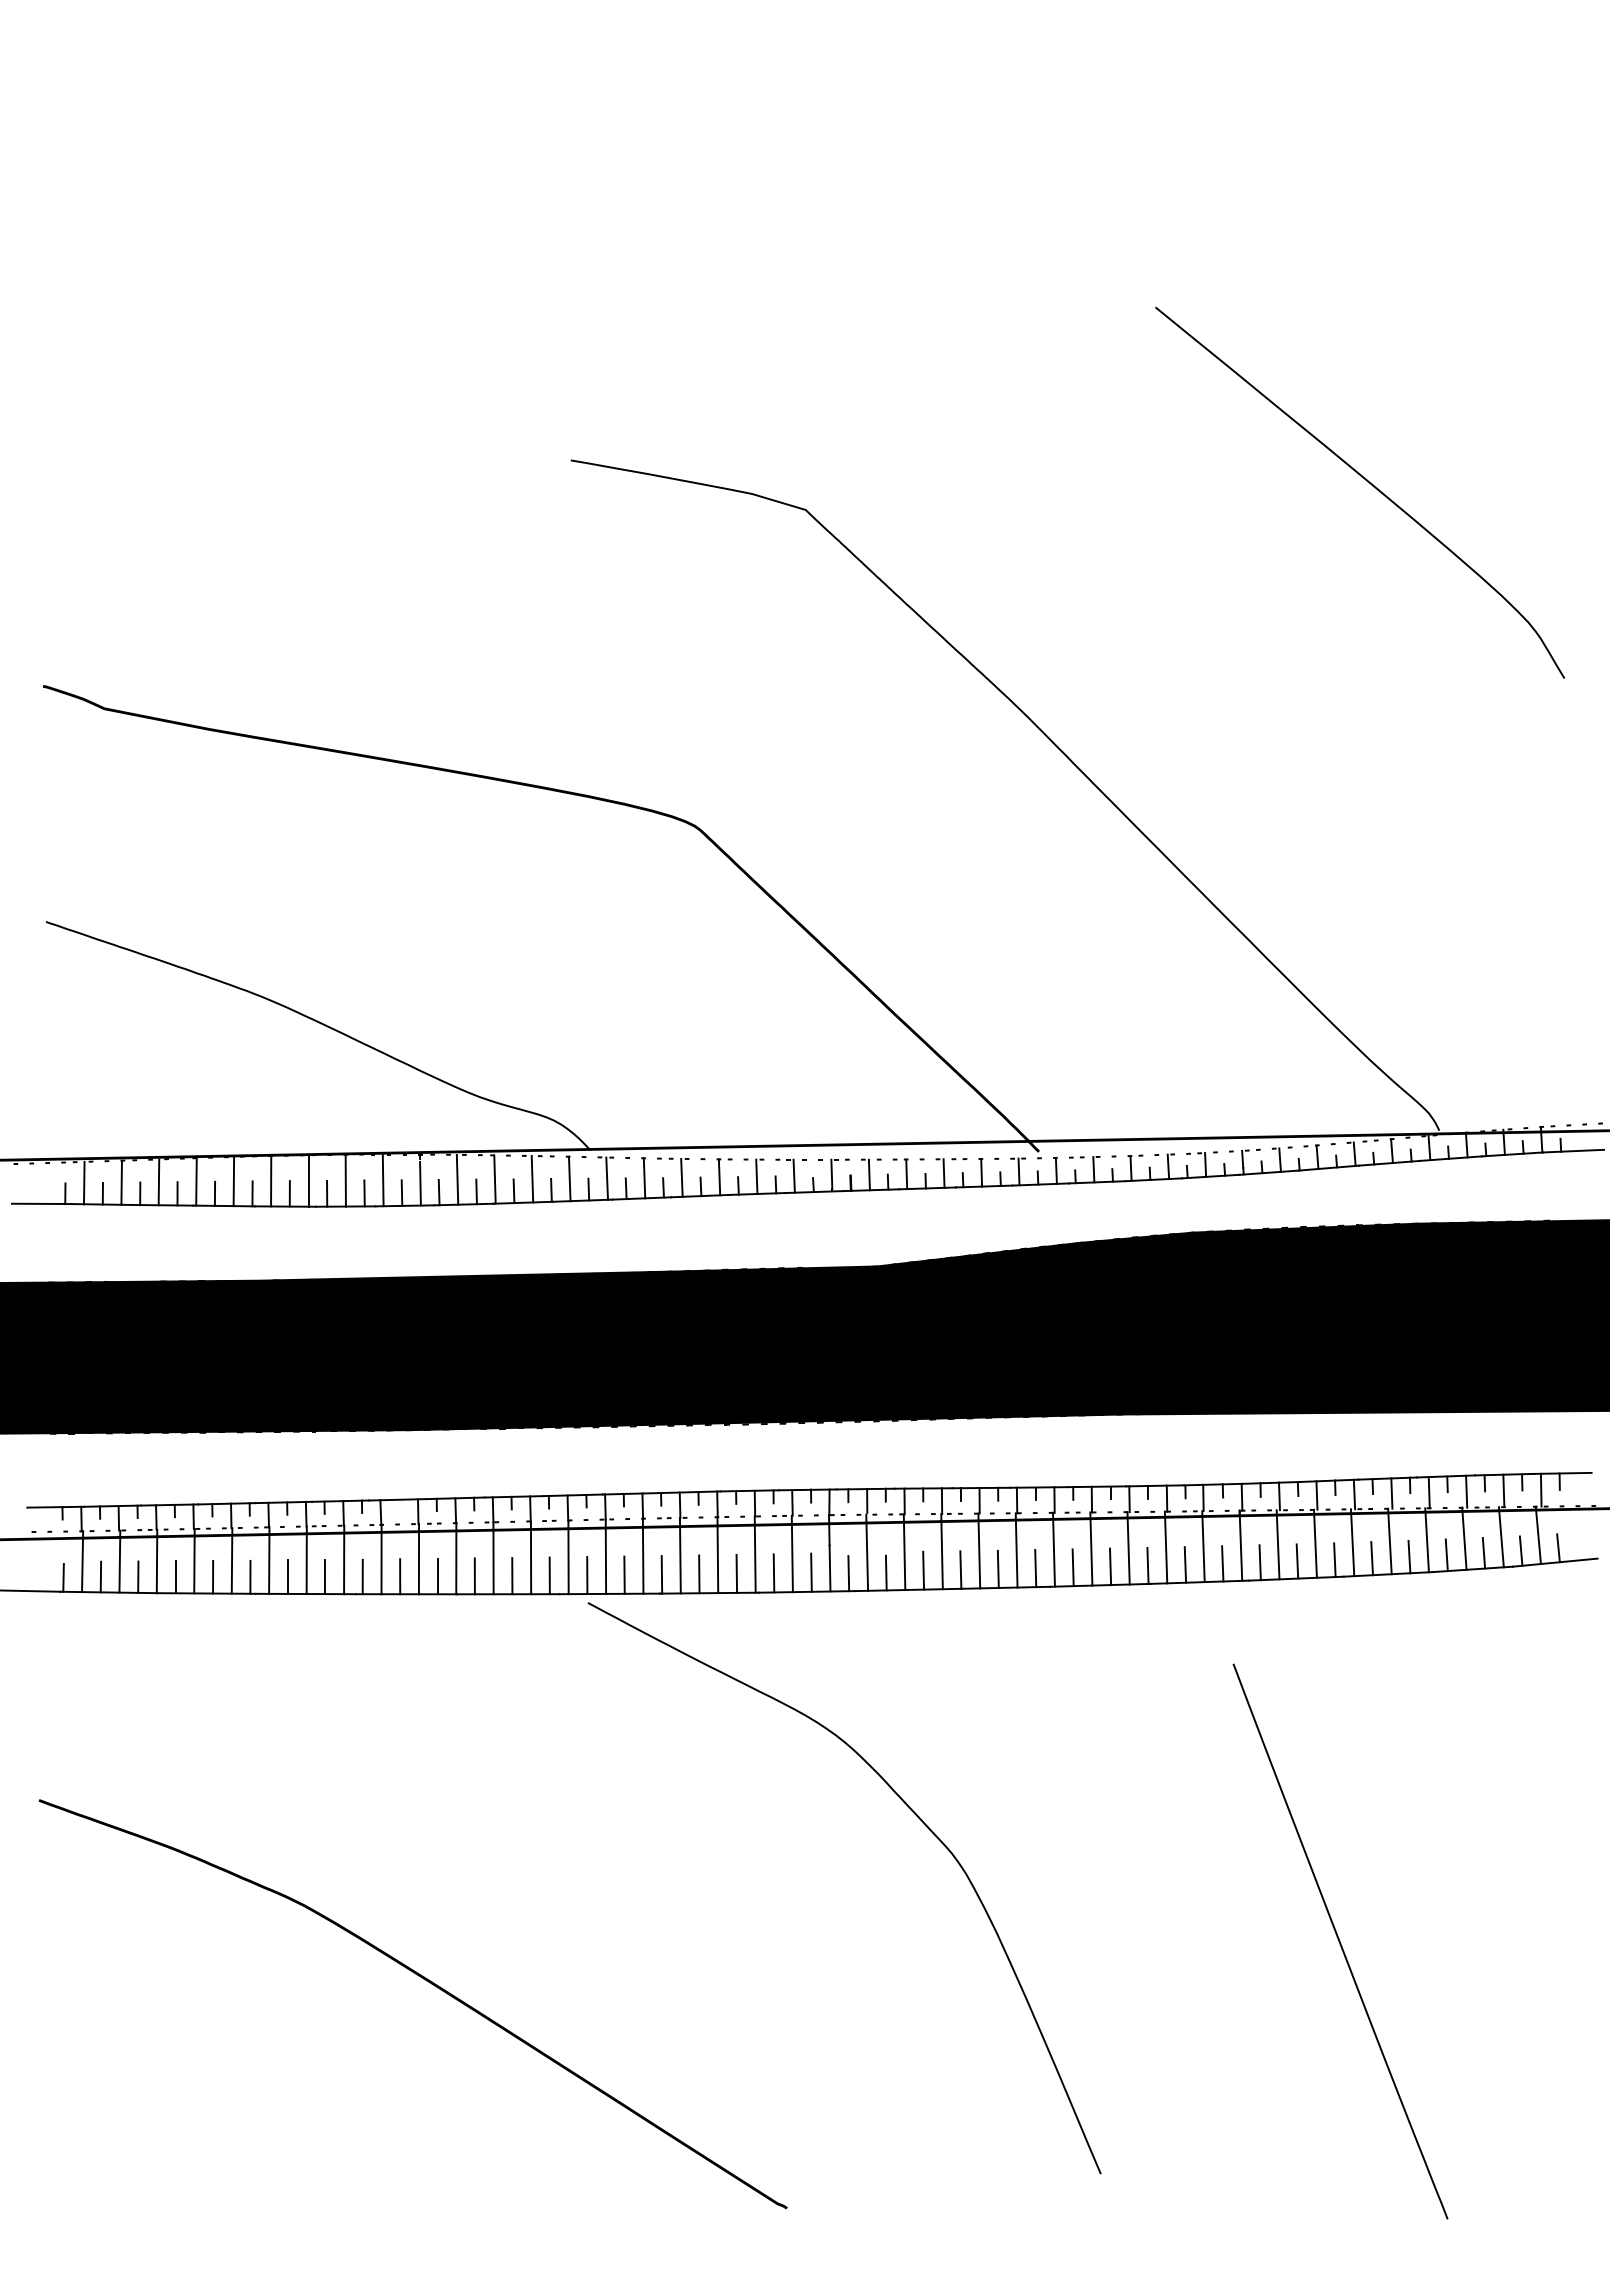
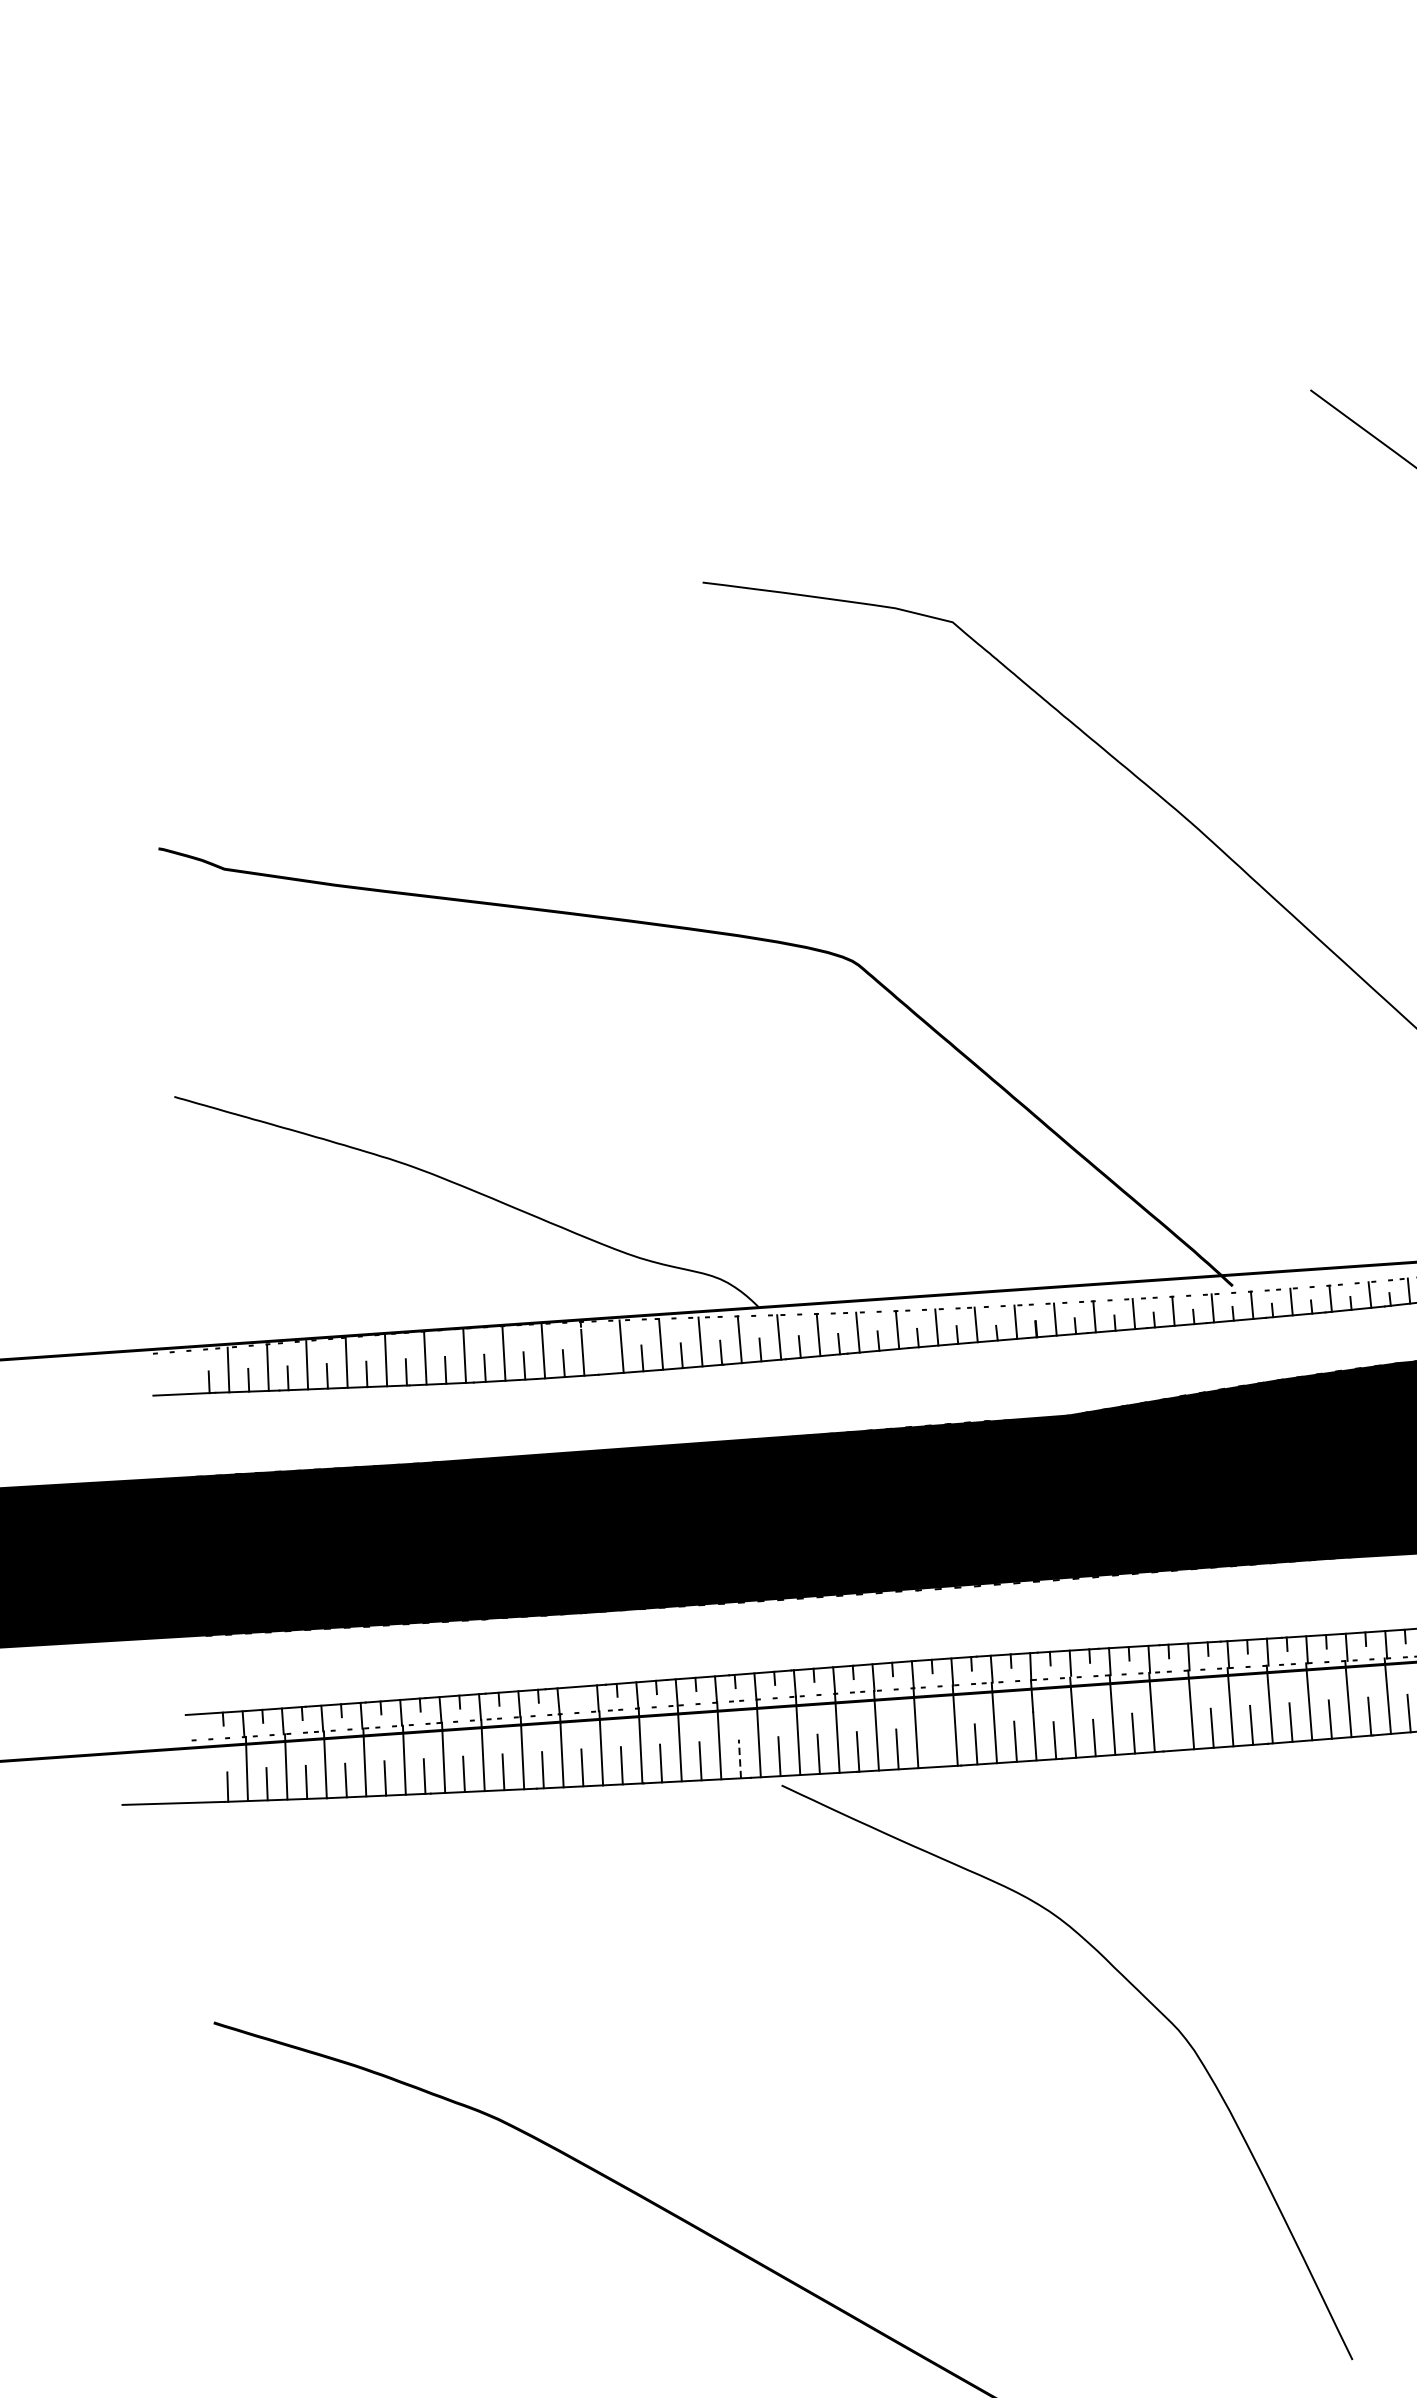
line: (438, 1192) -> (602, 1361), removed
line: (960, 1569) -> (1172, 1730), removed
line: (736, 1573) -> (936, 1746), removed
line: (549, 1575) -> (739, 1758), solid -> dashed

